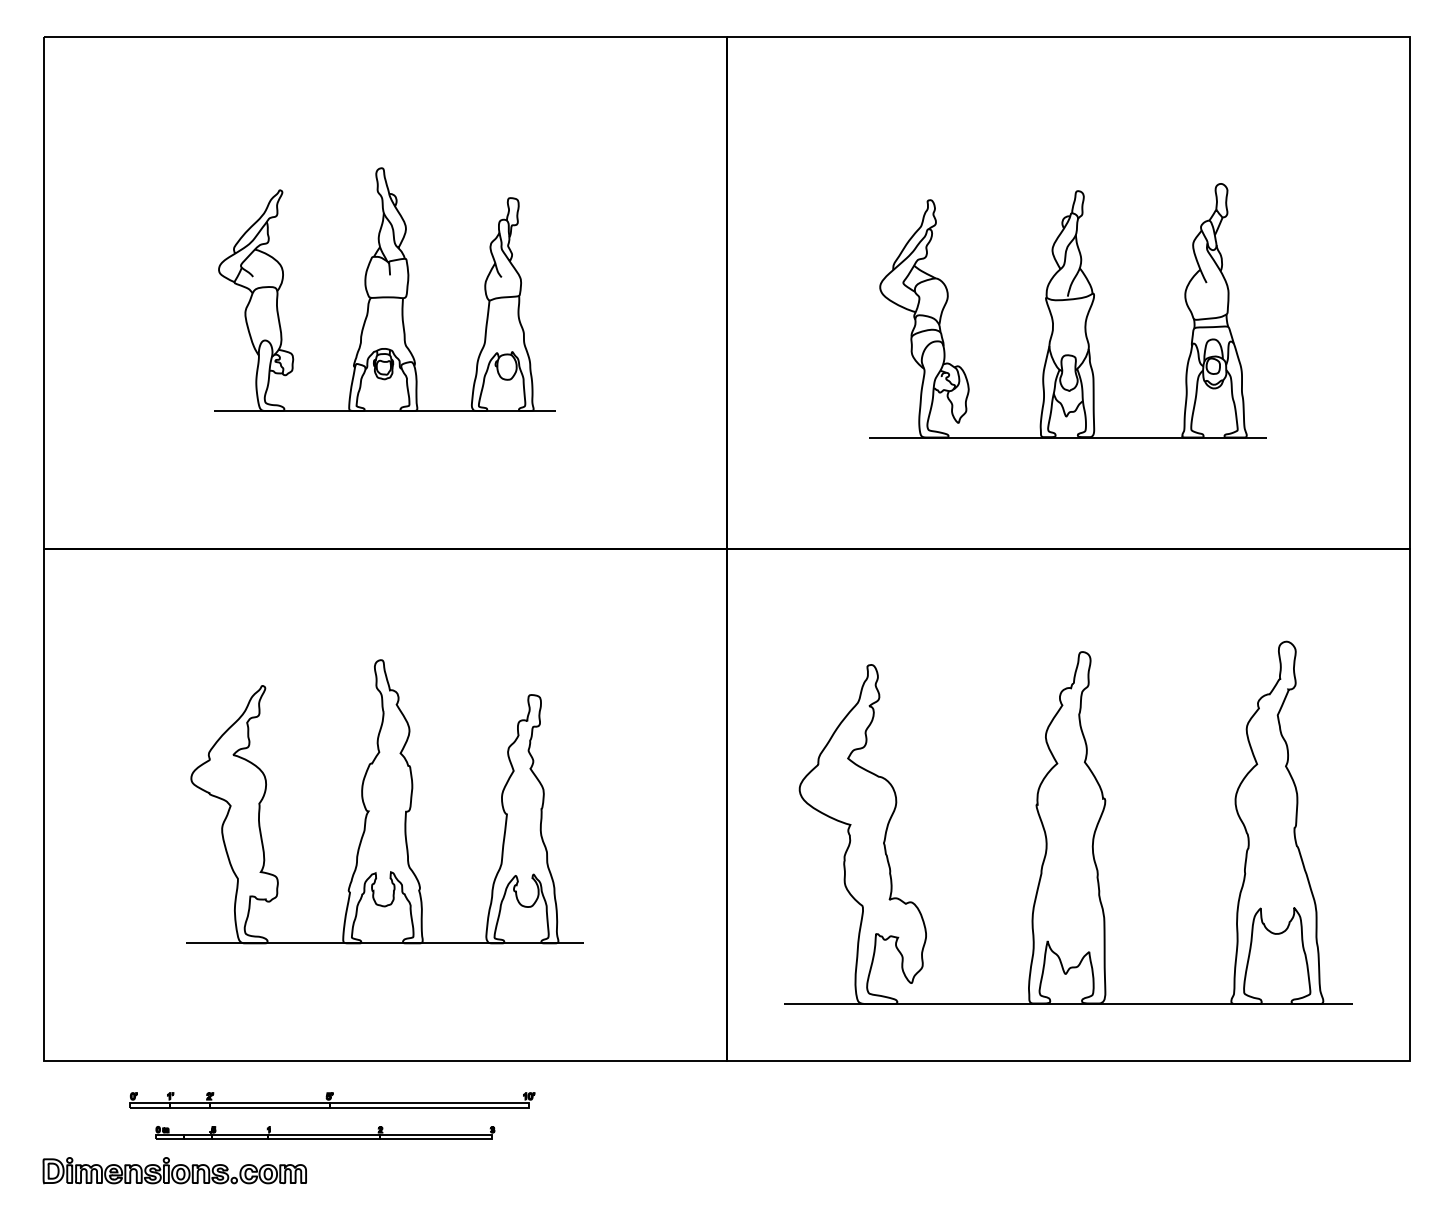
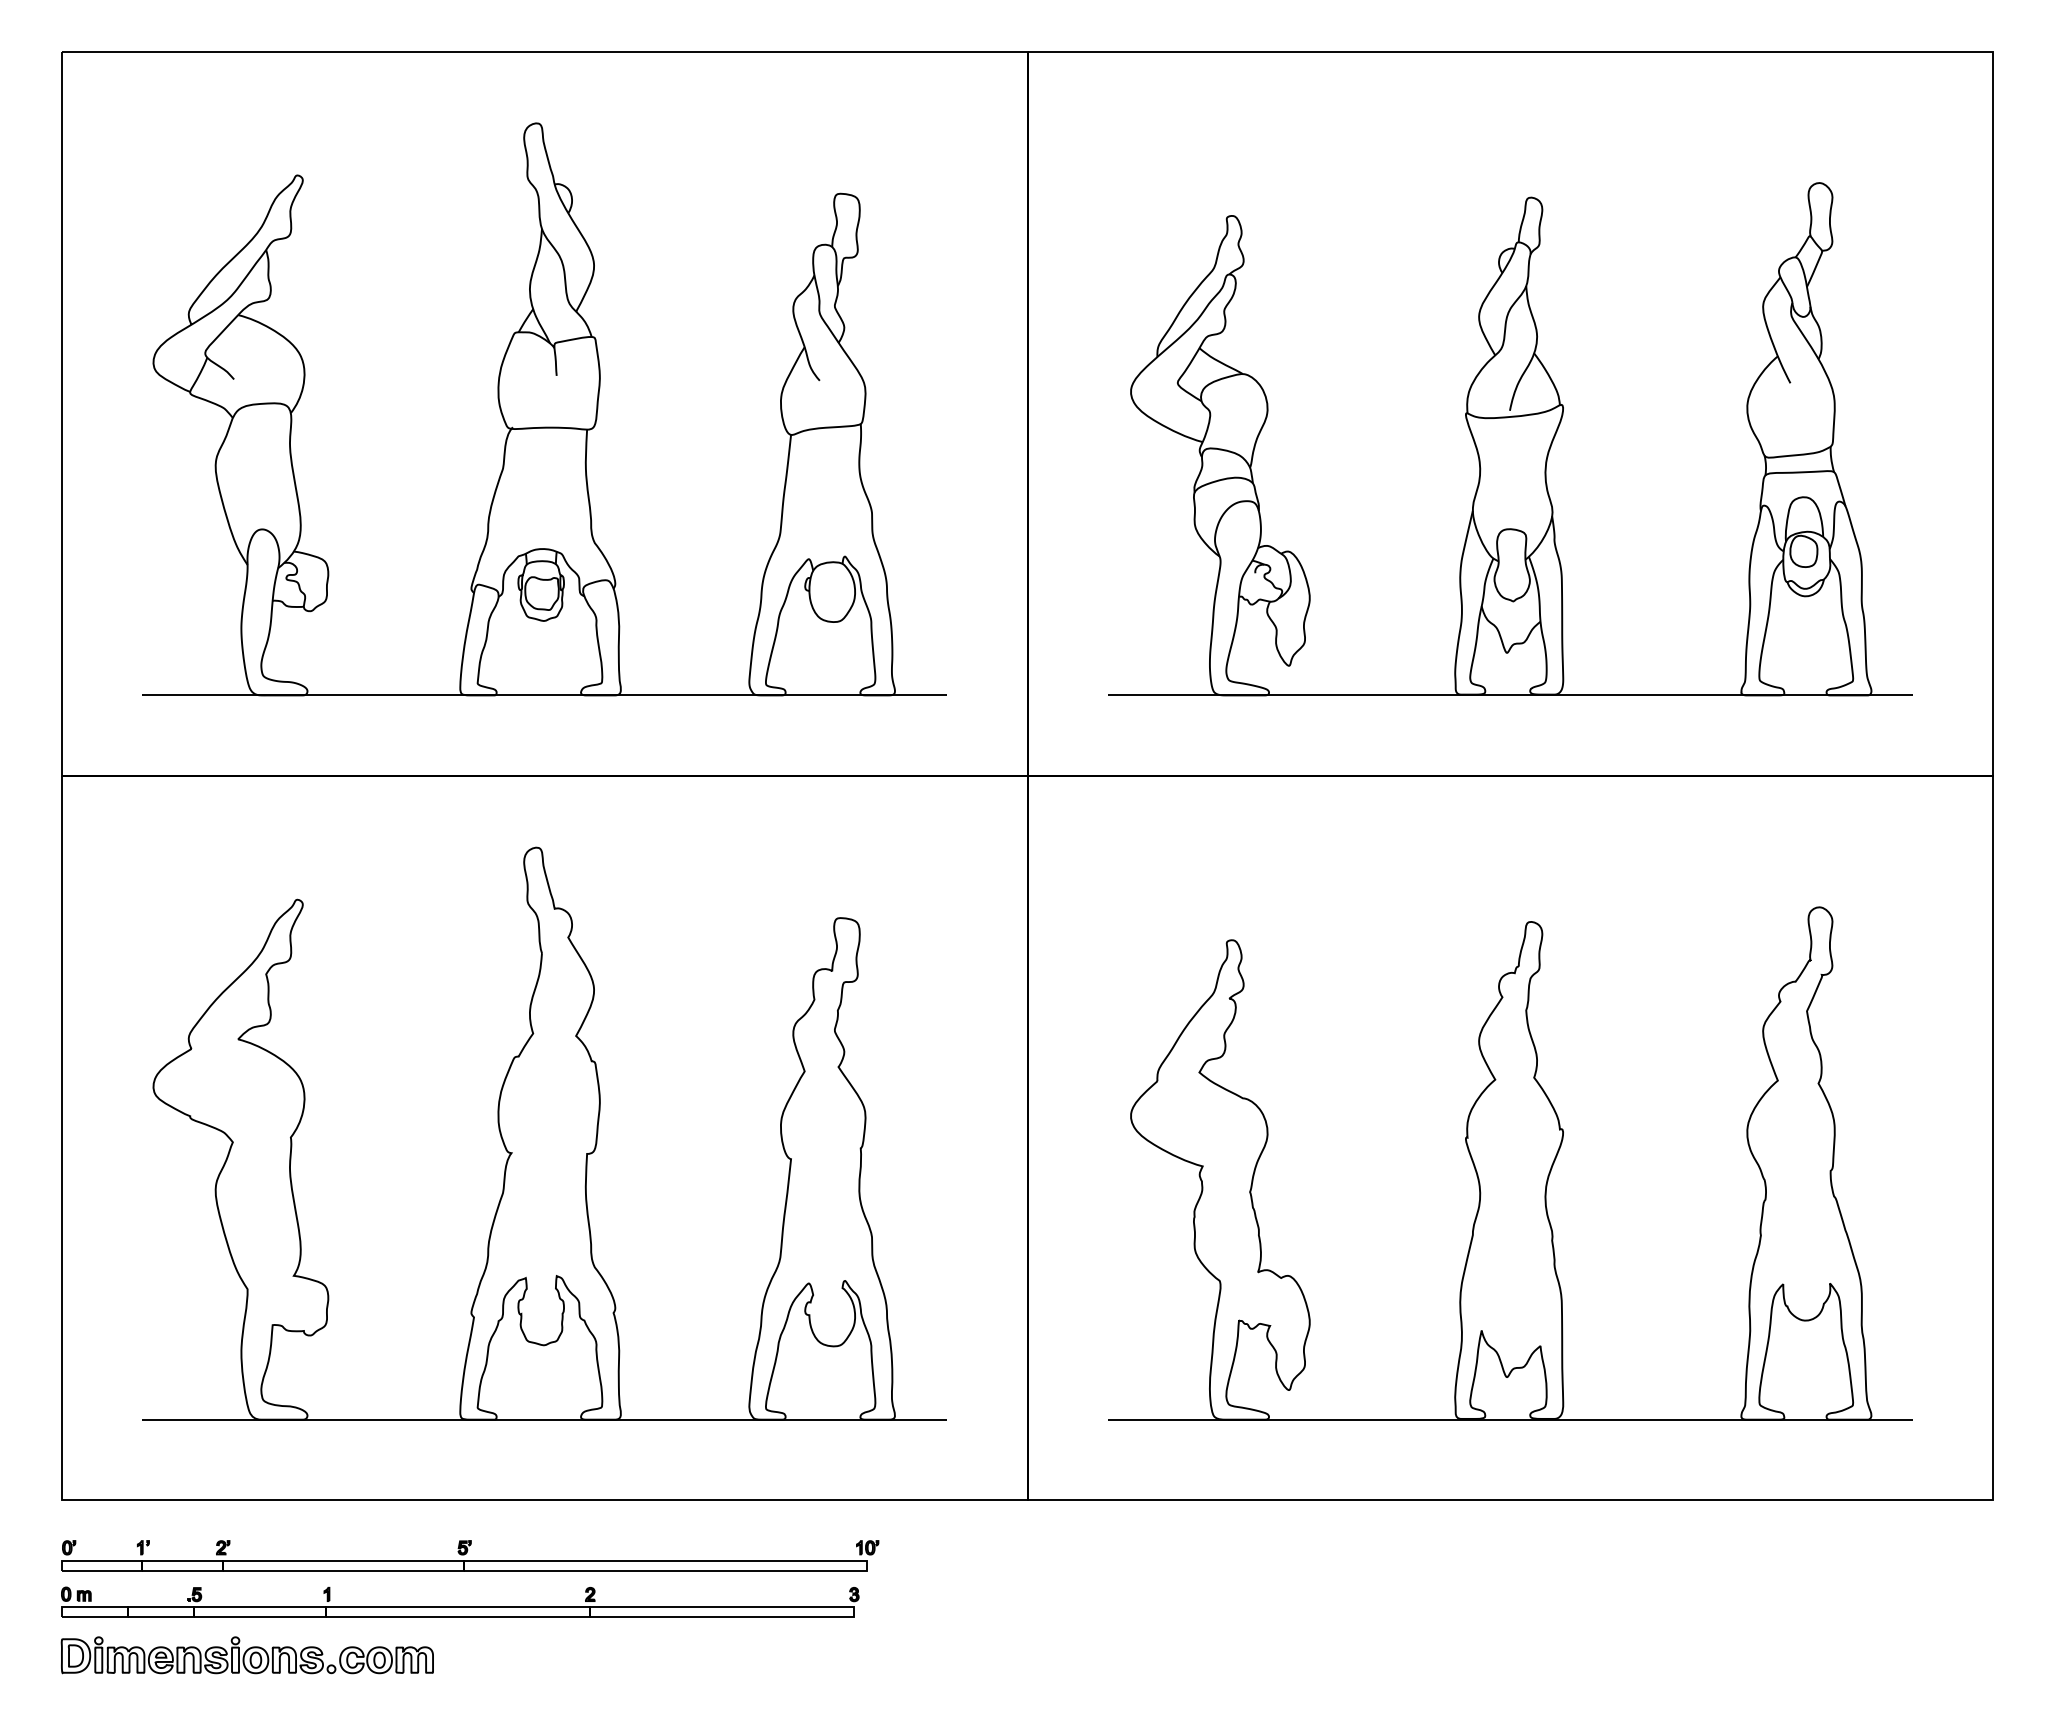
part: (384, 289) -> (544, 409), size x1.67
part: (1068, 310) -> (1510, 439), size x1.43
part: (384, 801) -> (544, 1133), size x1.43
part: (332, 1100) -> (470, 1555), size x1.43
part: (325, 1132) -> (460, 1601), size x1.67

